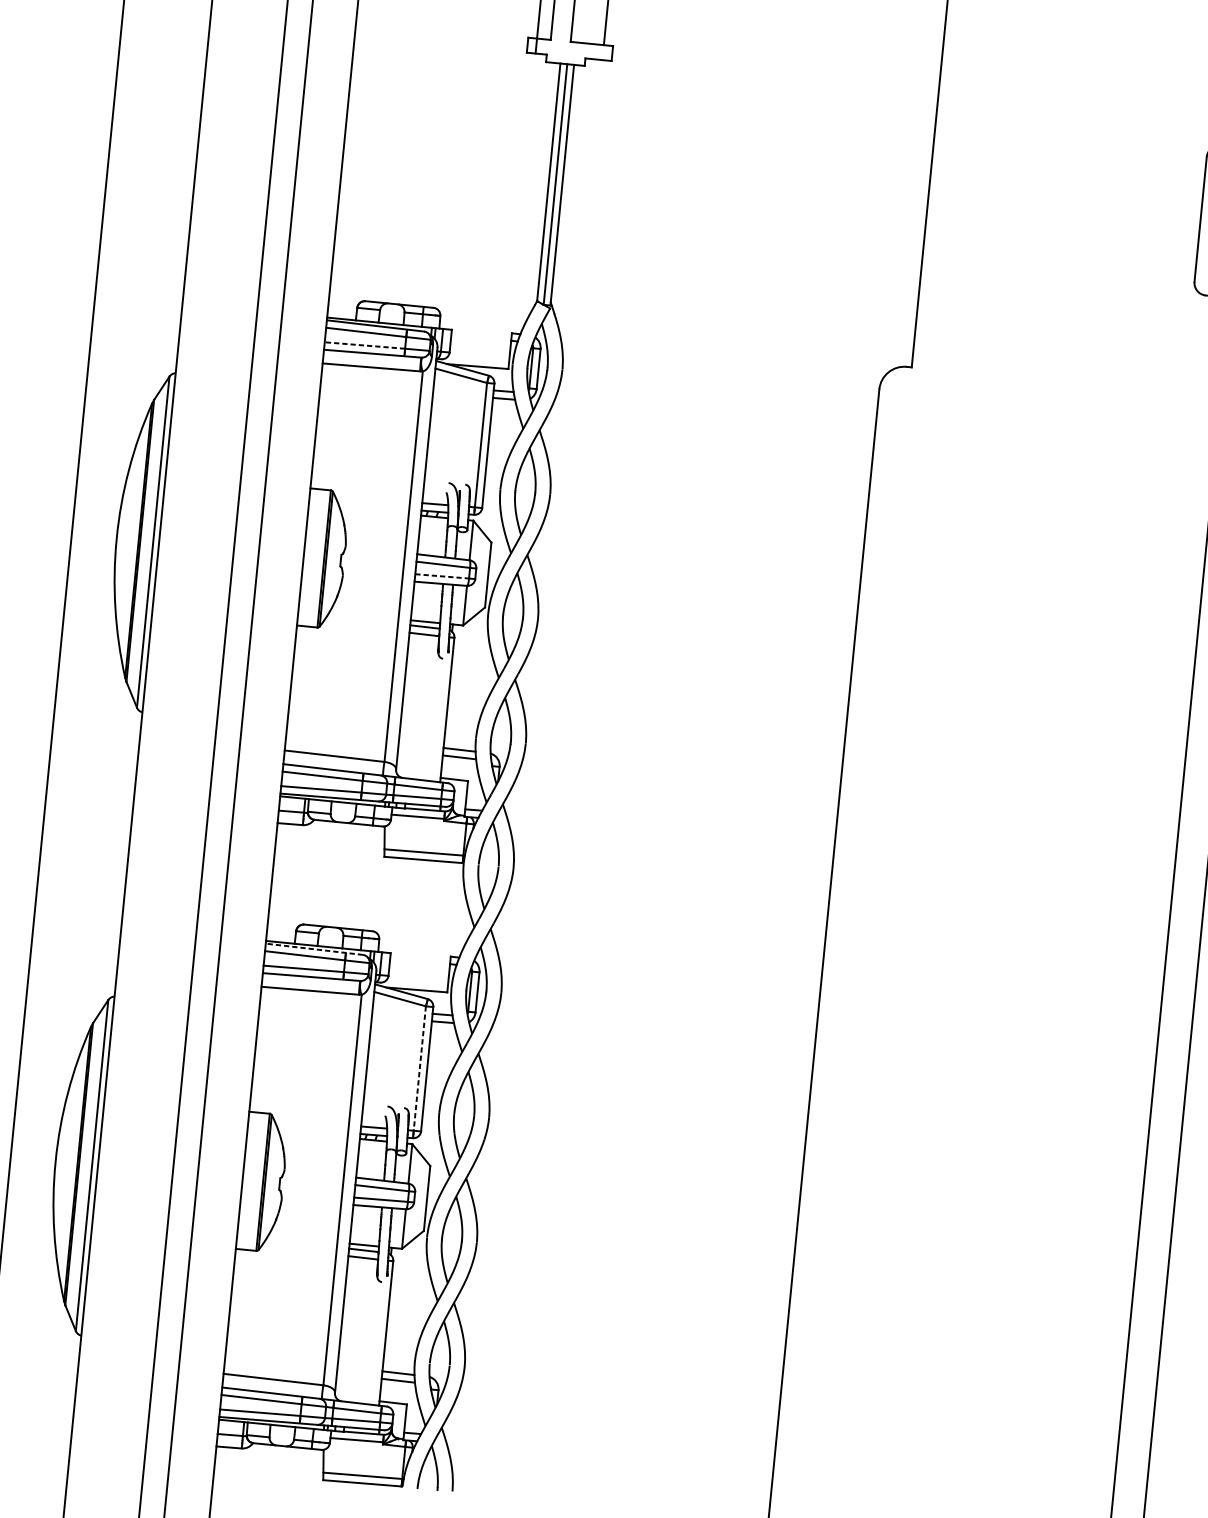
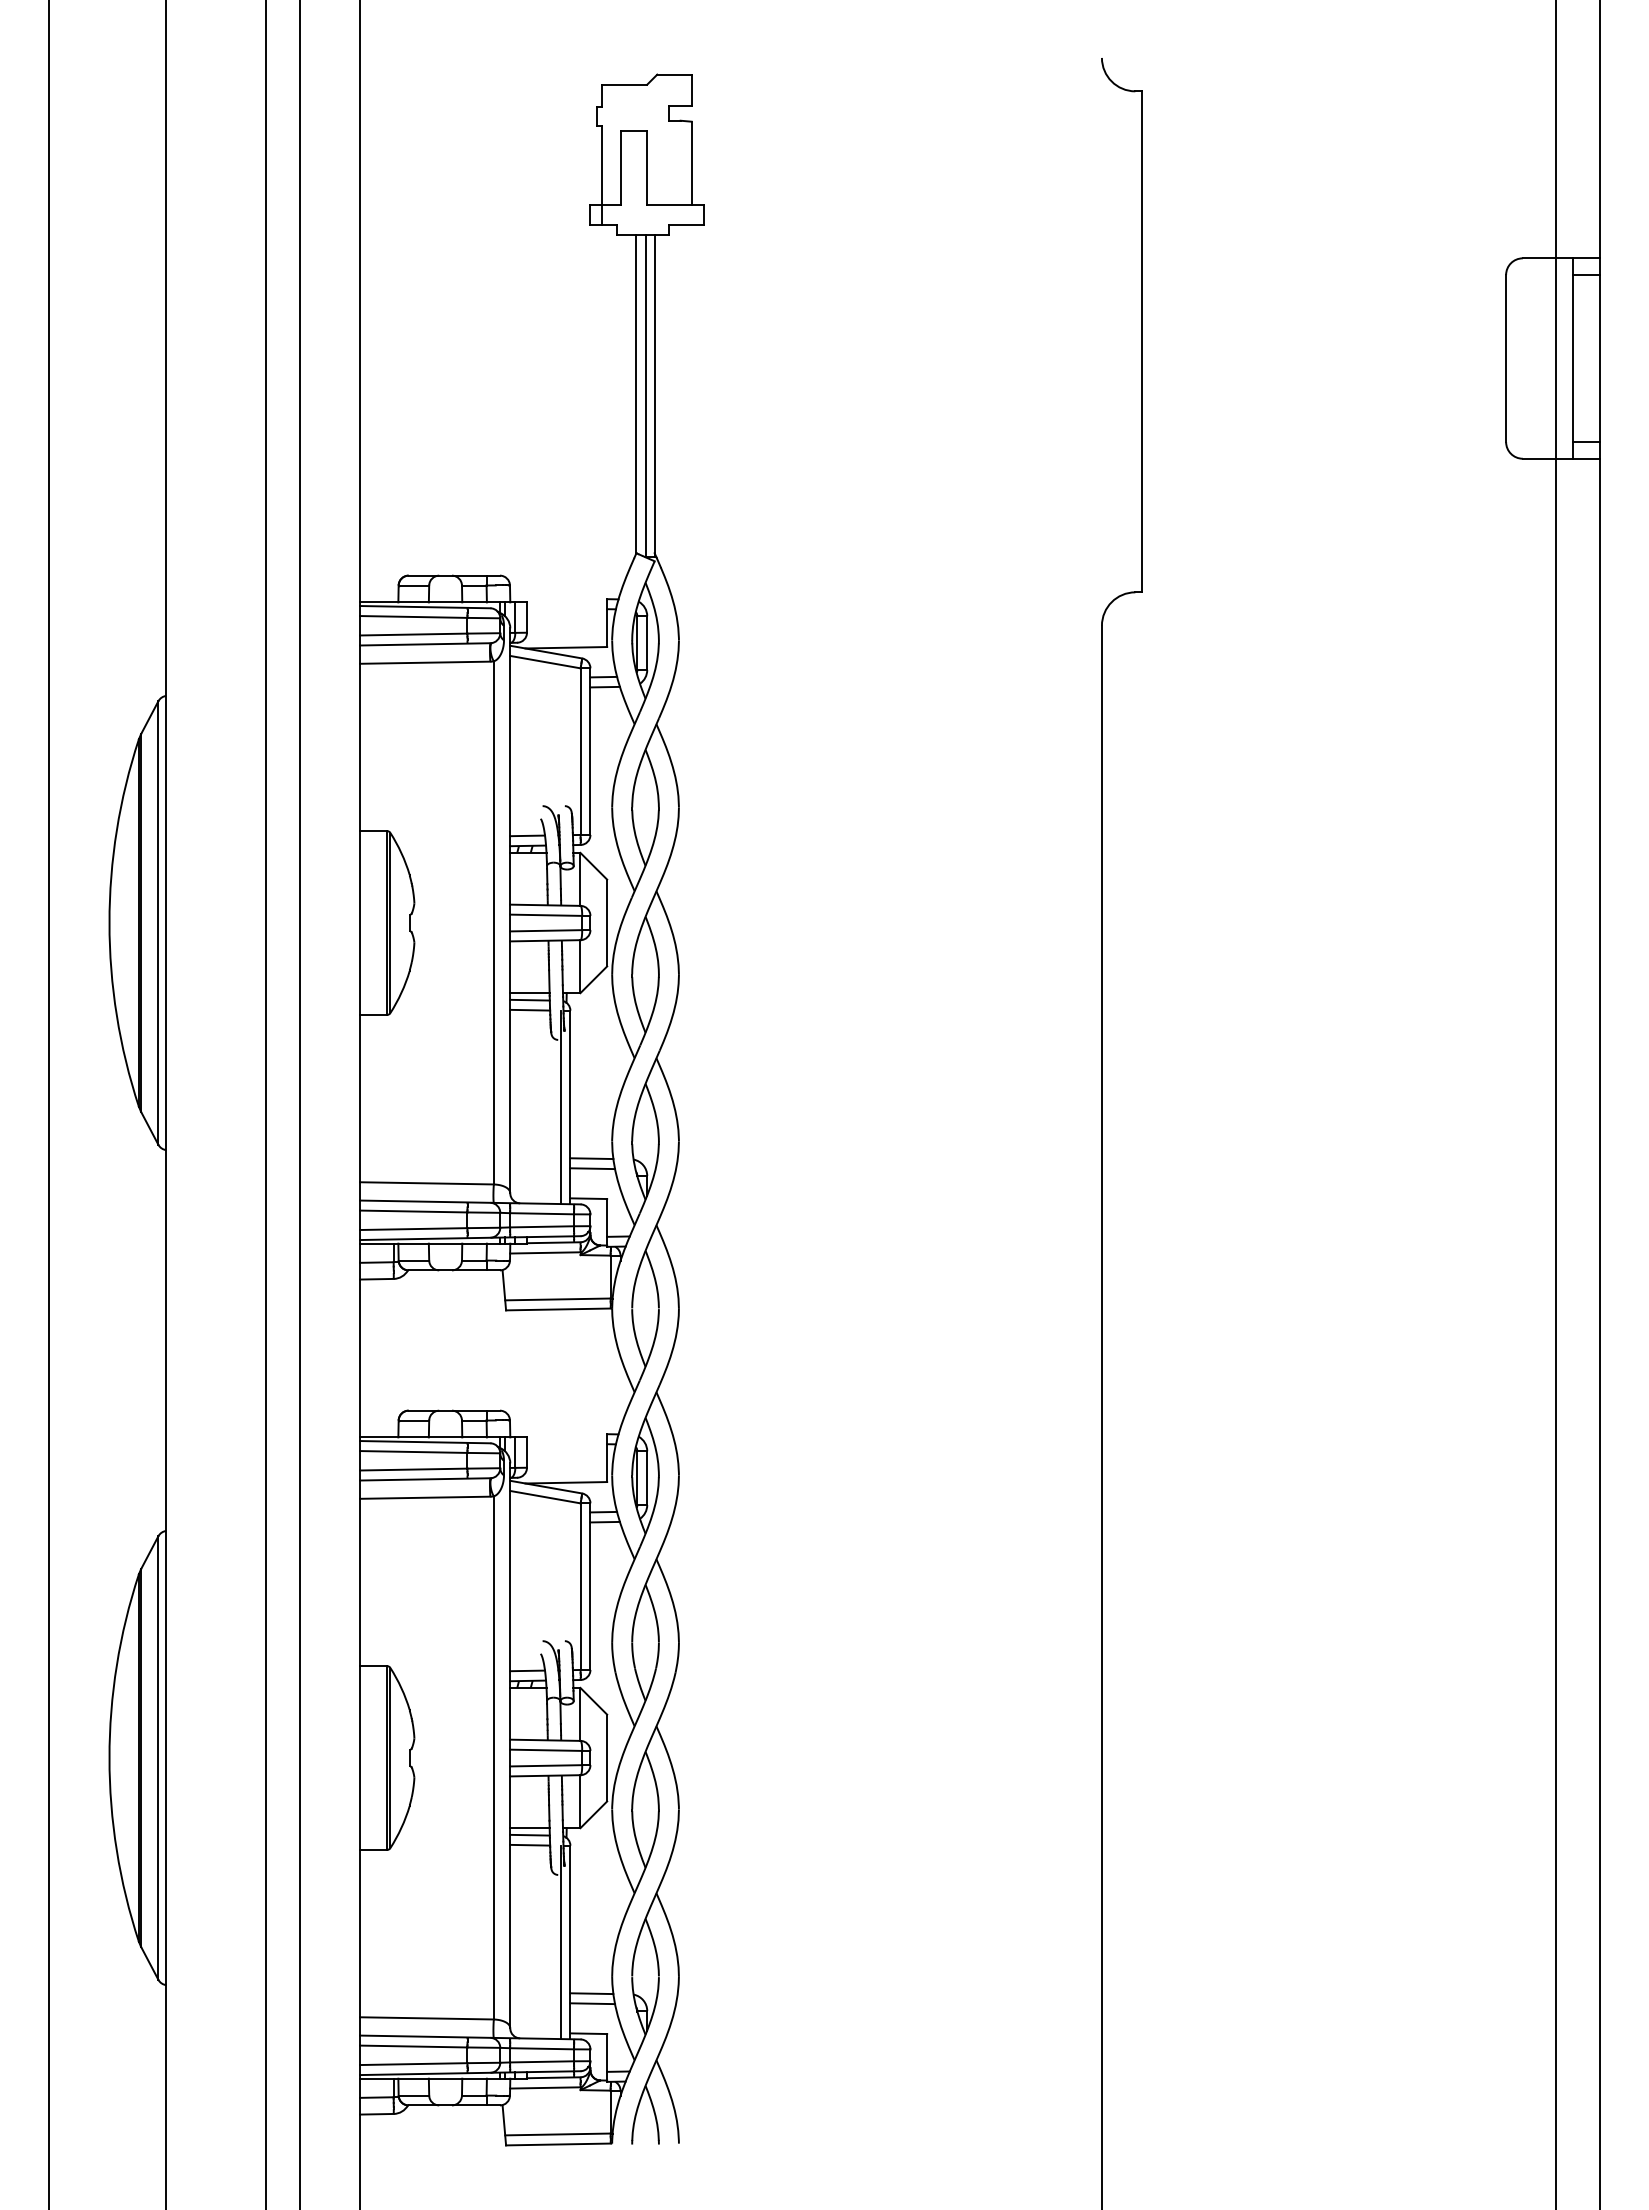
line: (364, 345) -> (413, 634), dashed -> solid
line: (442, 576) -> (546, 930), dashed -> solid
line: (439, 709) -> (560, 1107), added
line: (313, 949) -> (424, 1442), dashed -> solid
line: (419, 1069) -> (580, 1587), dashed -> solid
line: (378, 1332) -> (560, 1942), added

